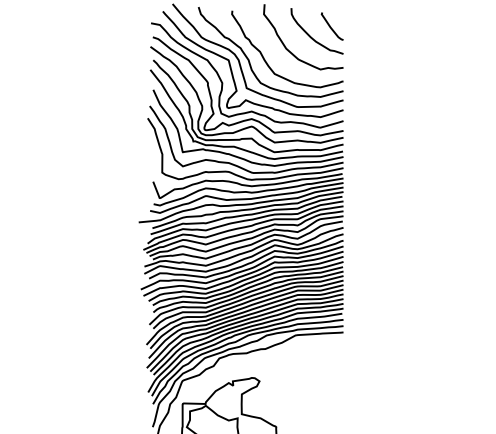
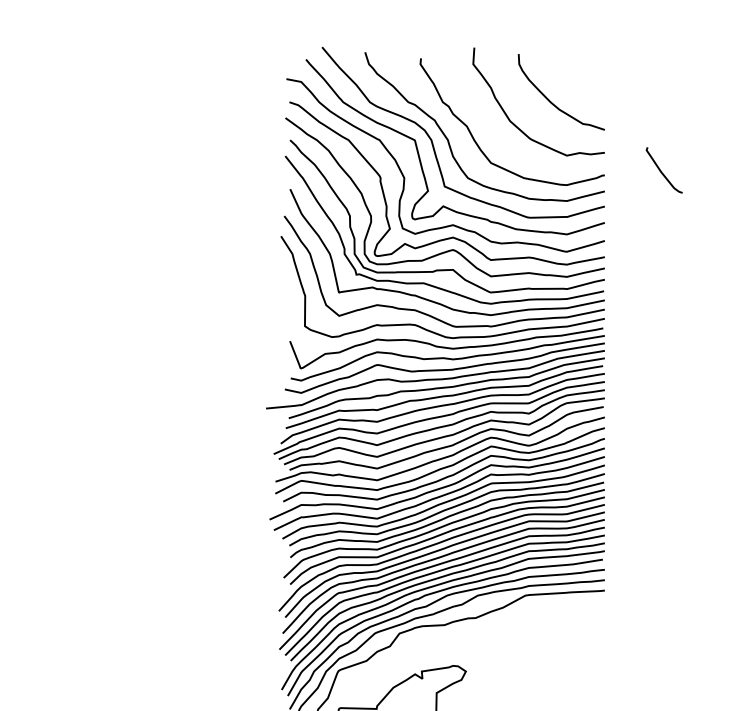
curve: (330, 26) -> (661, 170), moved

